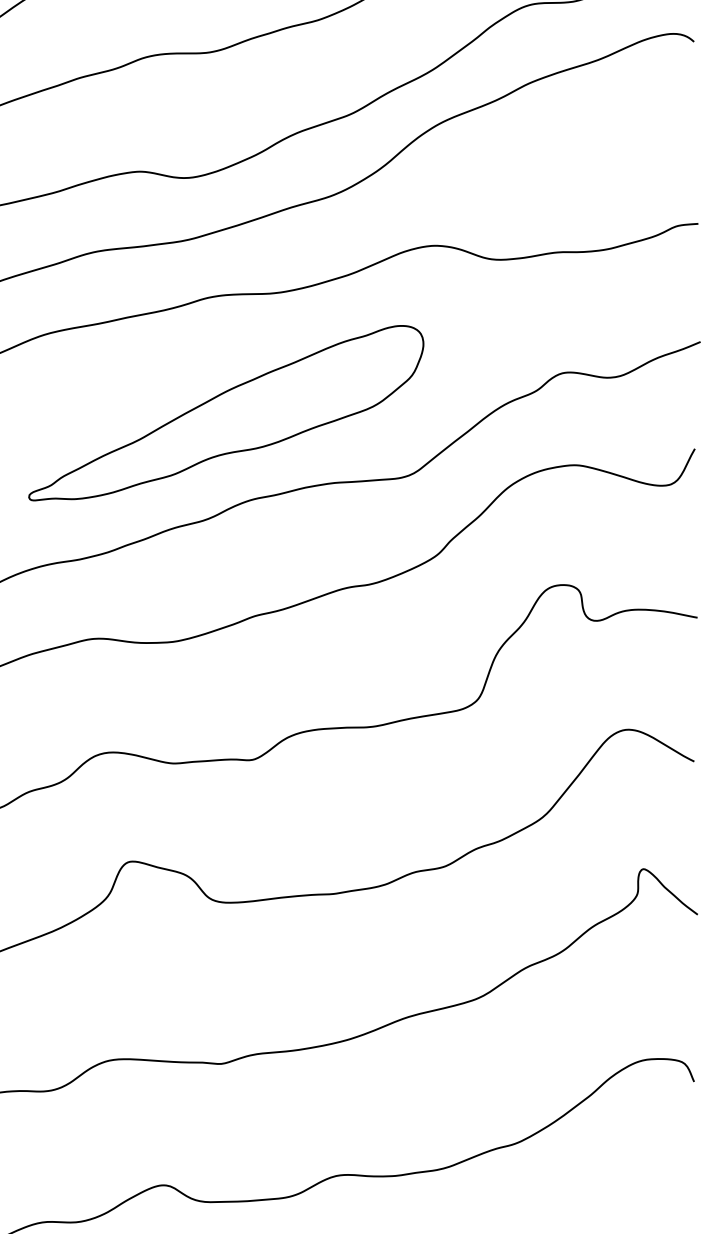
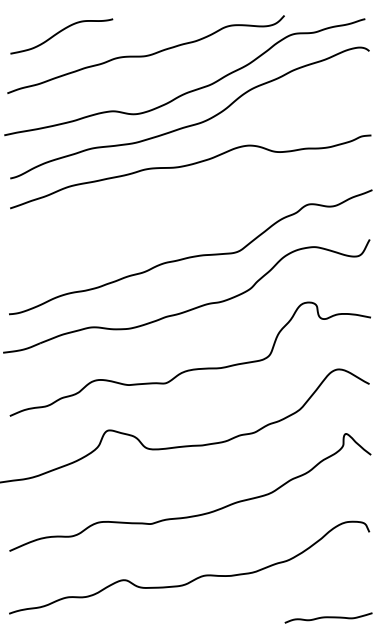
part: (227, 412) -> (153, 222), removed

